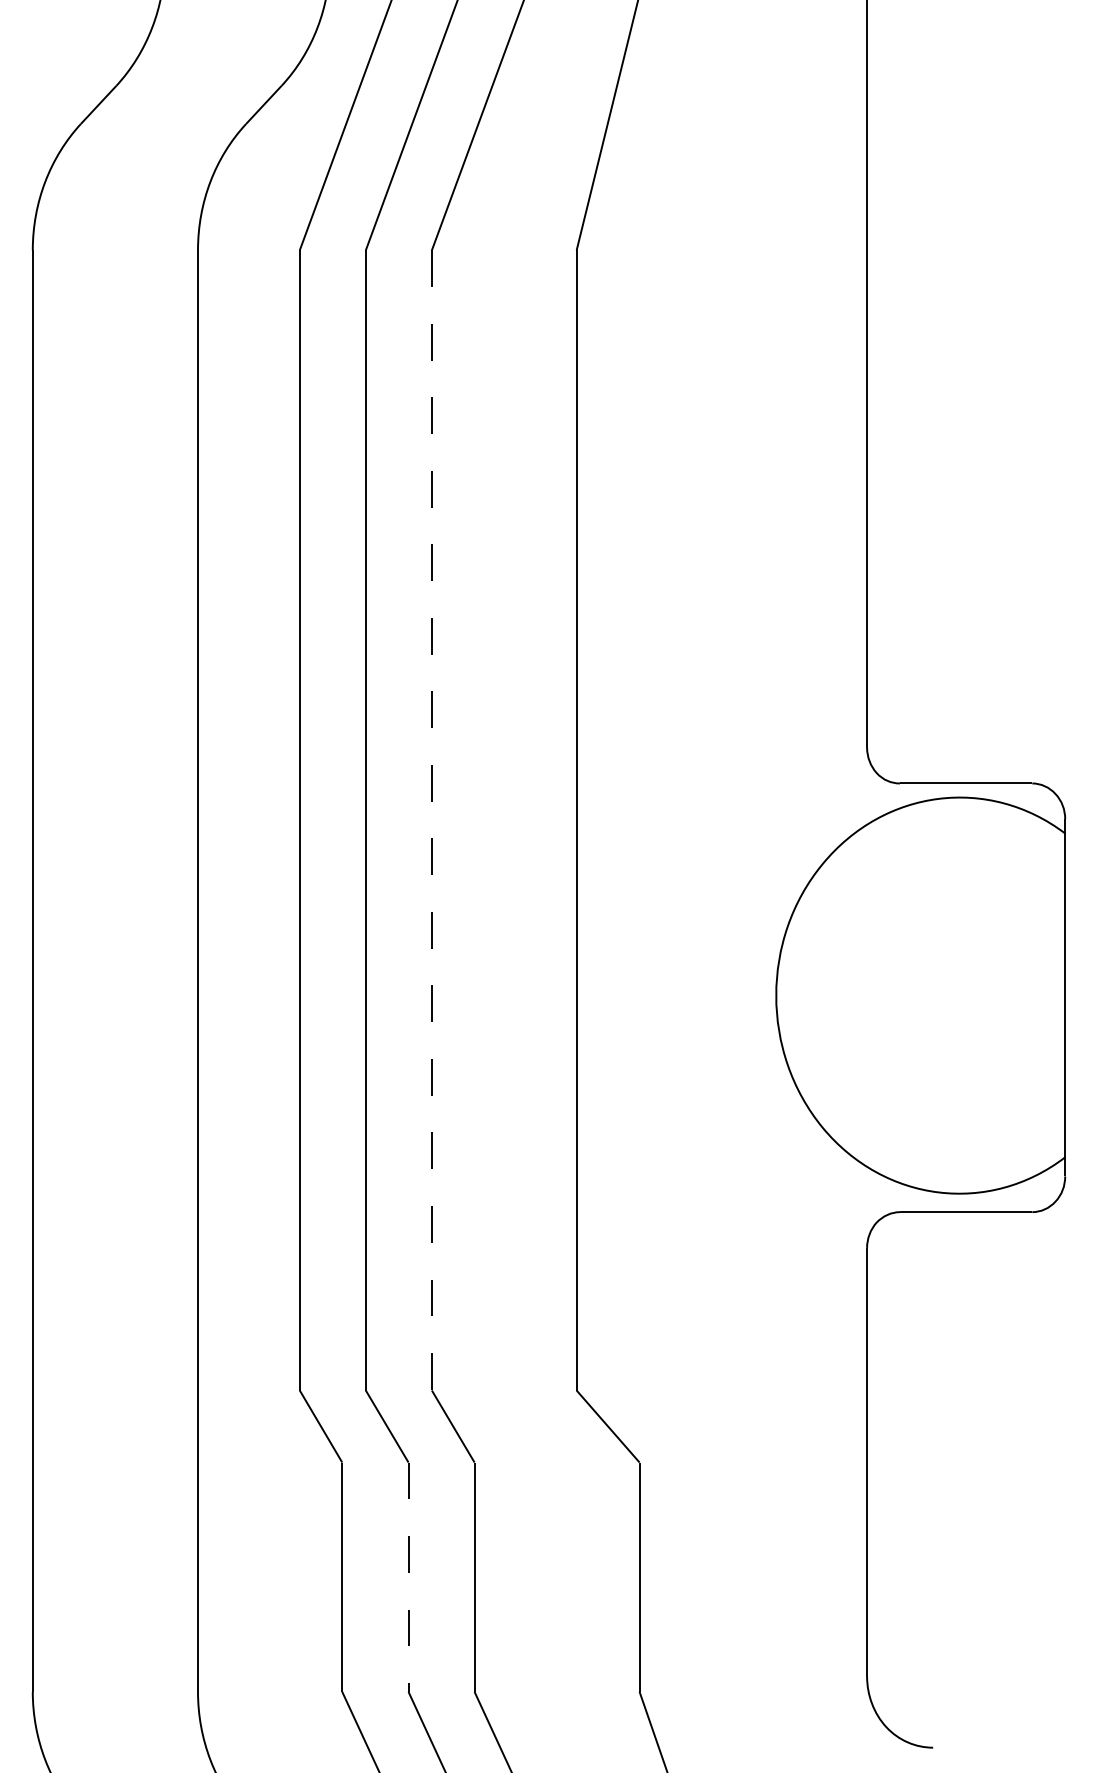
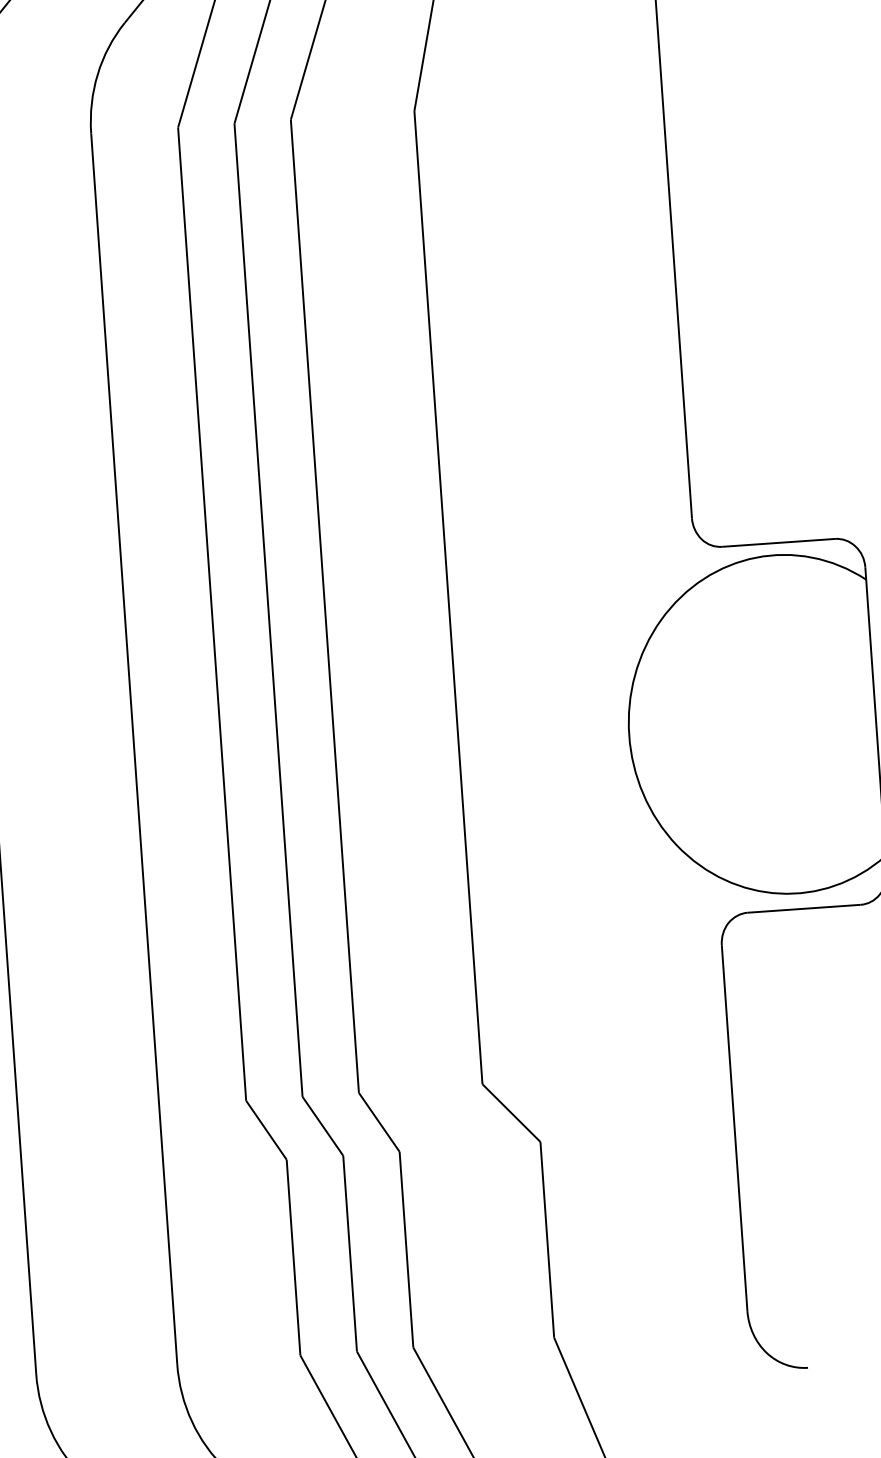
line: (431, 820) -> (324, 606), dashed -> solid
line: (408, 1577) -> (350, 1253), dashed -> solid

